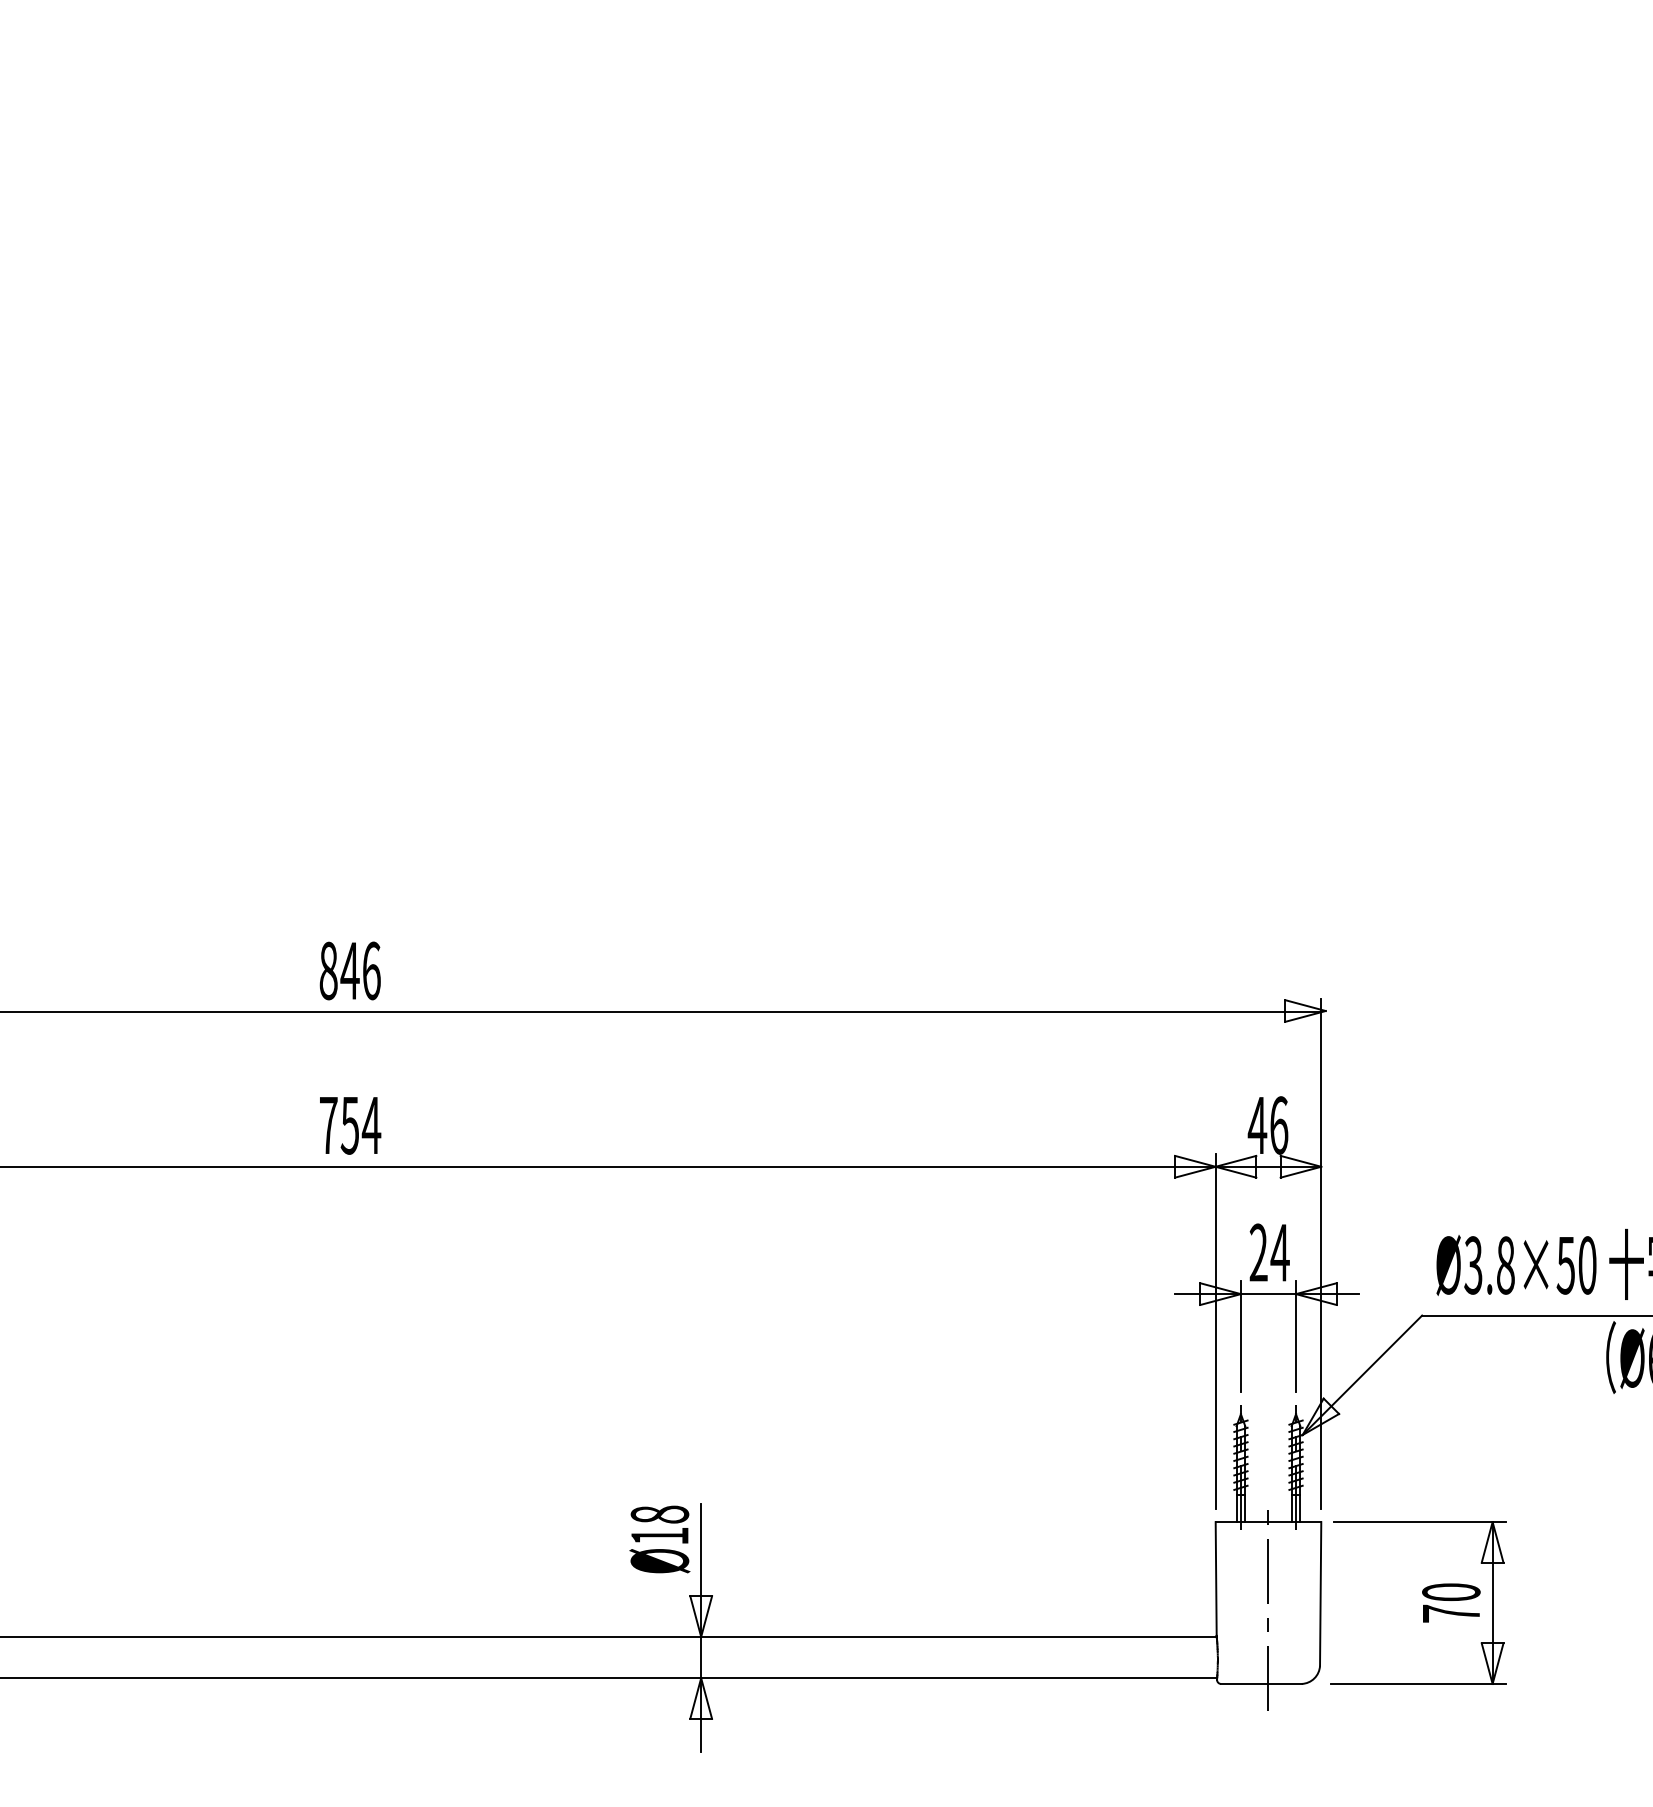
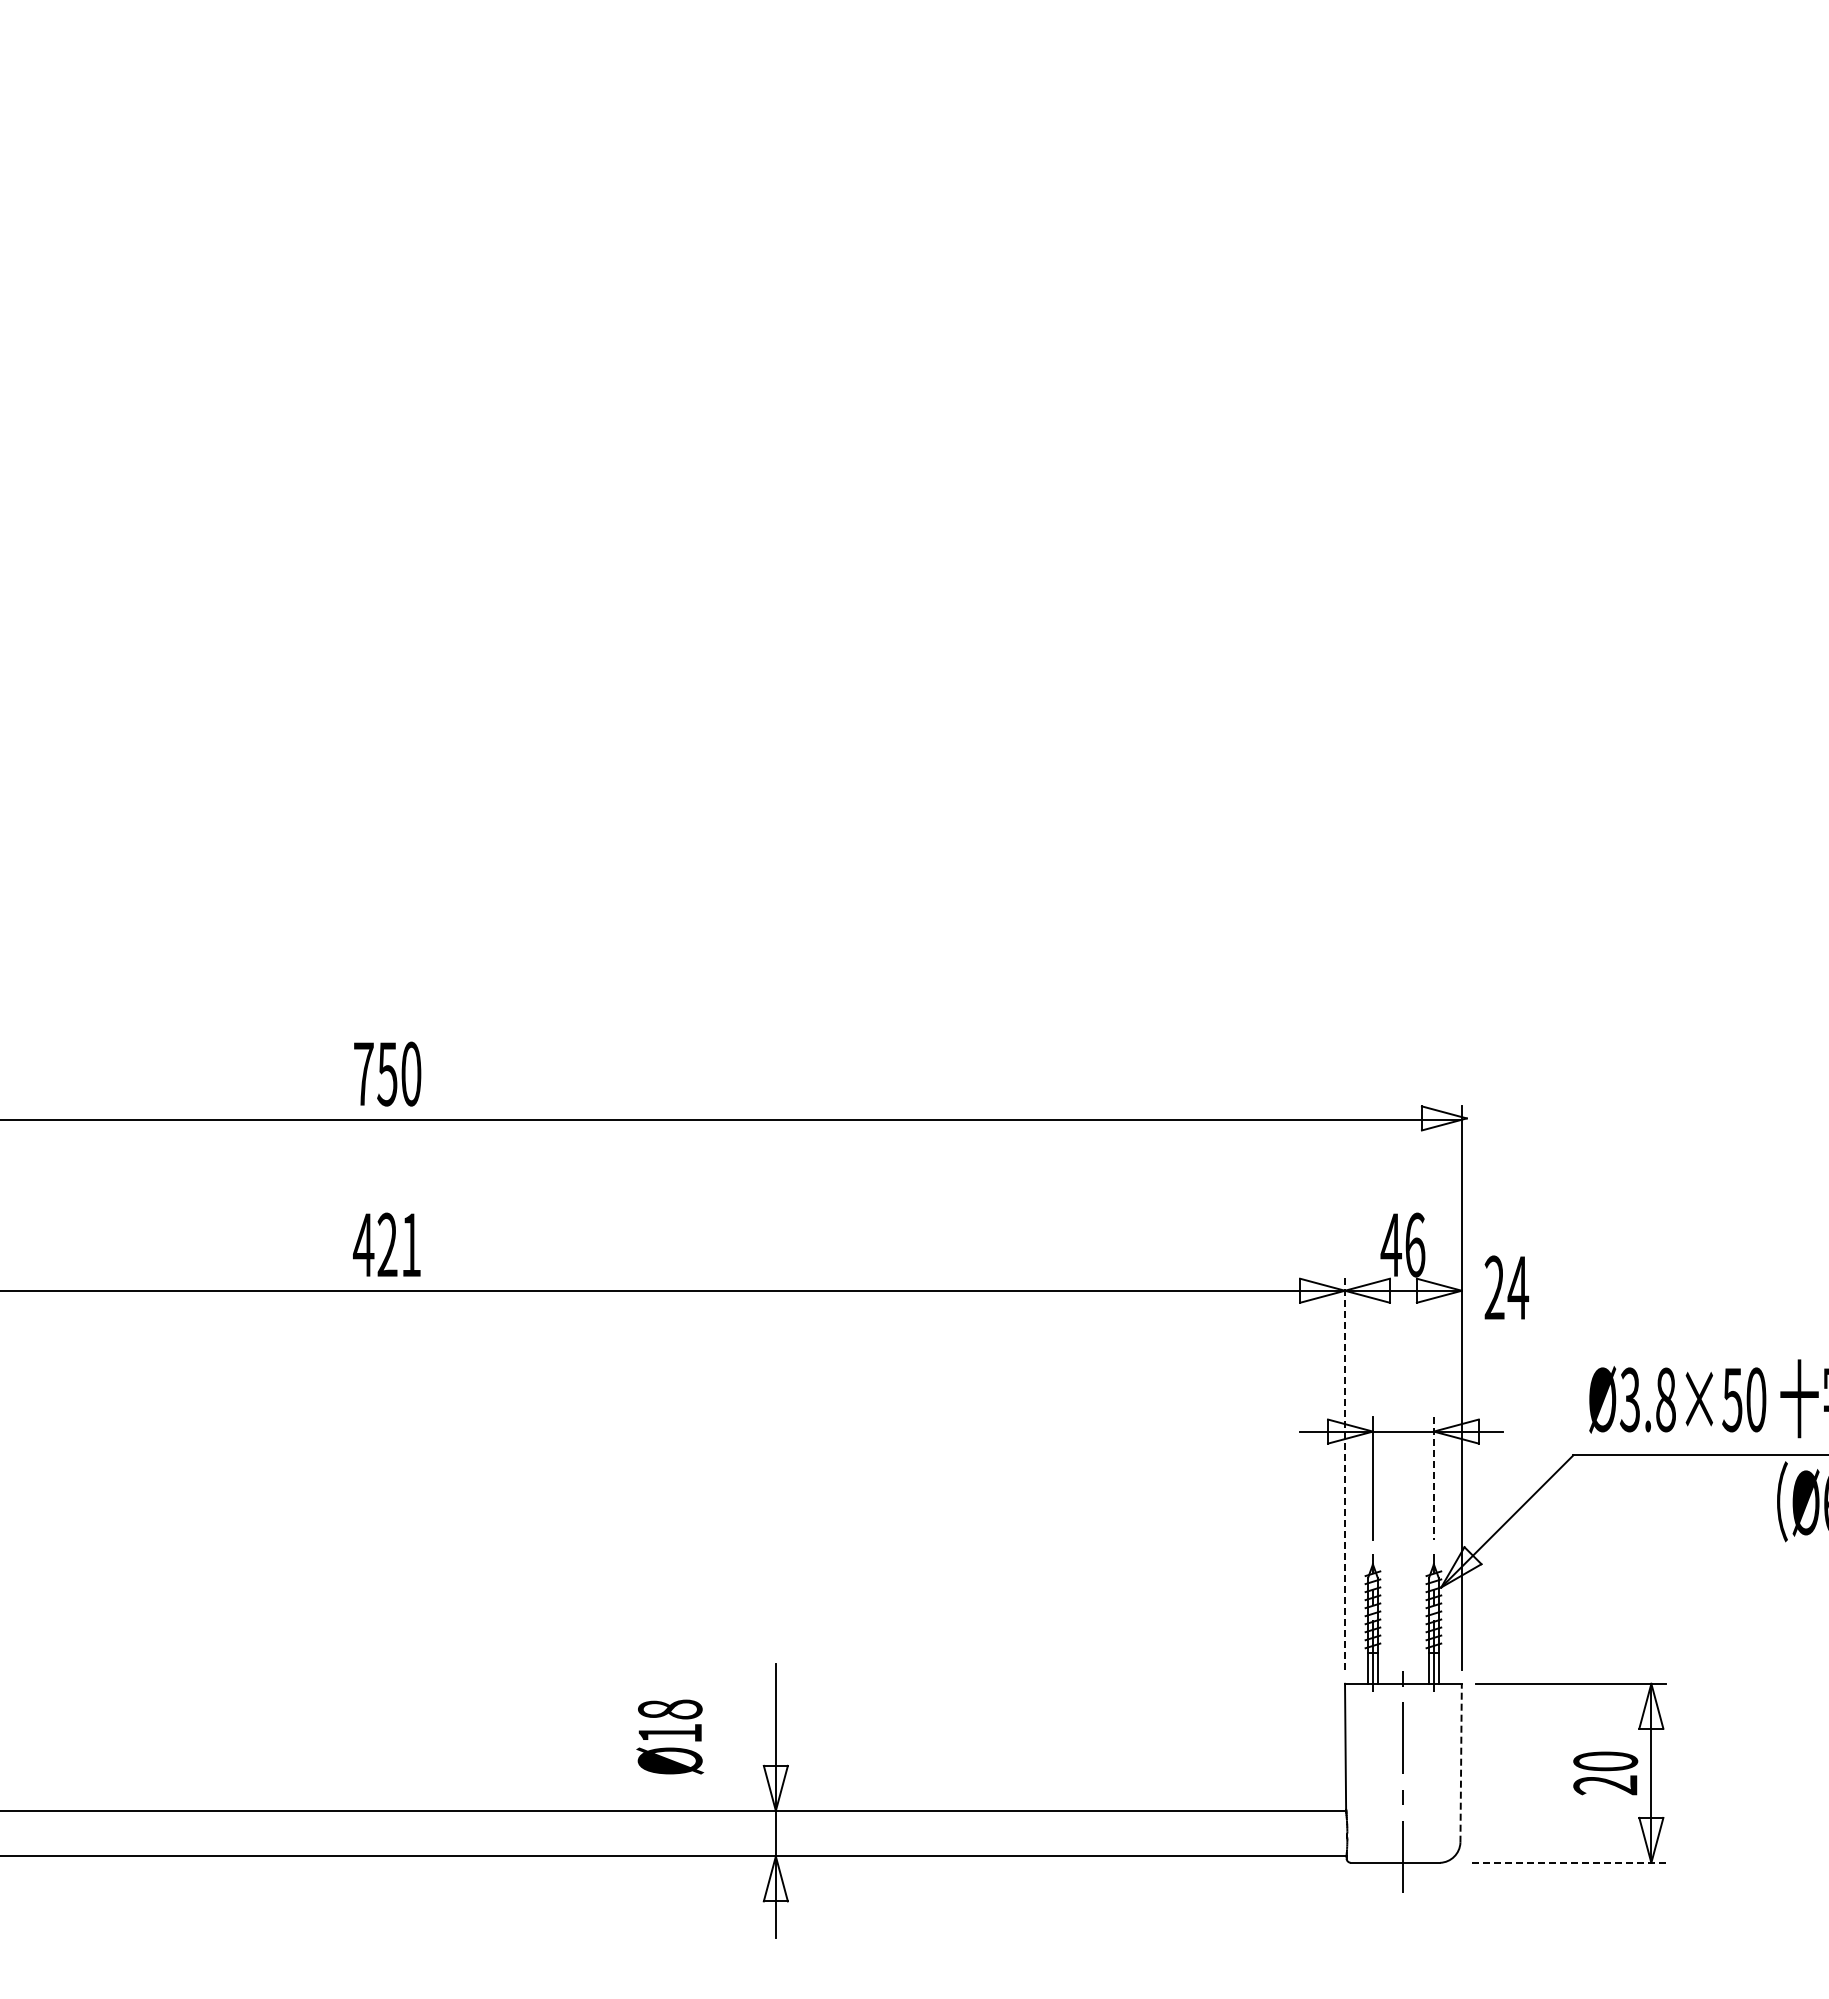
text: (350, 970) -> (387, 1073), 846 -> 750
text: (349, 1124) -> (386, 1244), 754 -> 421
text: (1269, 1252) -> (1506, 1287), moved
line: (1216, 1331) -> (1345, 1473), solid -> dashed
line: (1295, 1337) -> (1433, 1479), solid -> dashed
text: (660, 1539) -> (670, 1736), moved
line: (1320, 1593) -> (1461, 1762), solid -> dashed
text: (1451, 1614) -> (1605, 1785), 70 -> 20
line: (1417, 1683) -> (1568, 1862), solid -> dashed

